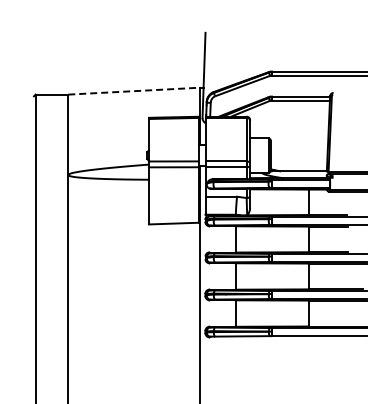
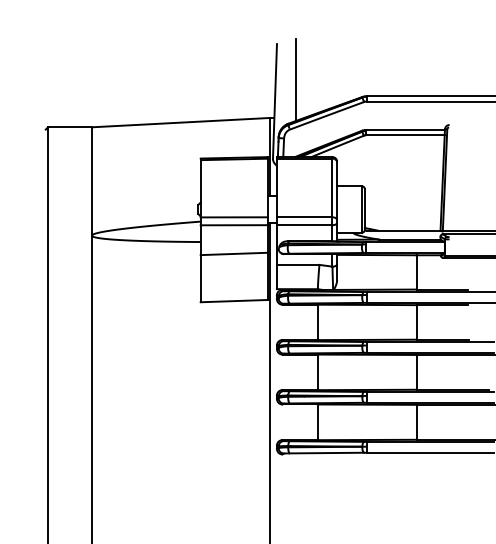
line: (219, 59) -> (295, 79), added
line: (134, 91) -> (181, 123), dashed -> solid
line: (173, 188) -> (233, 253), added

